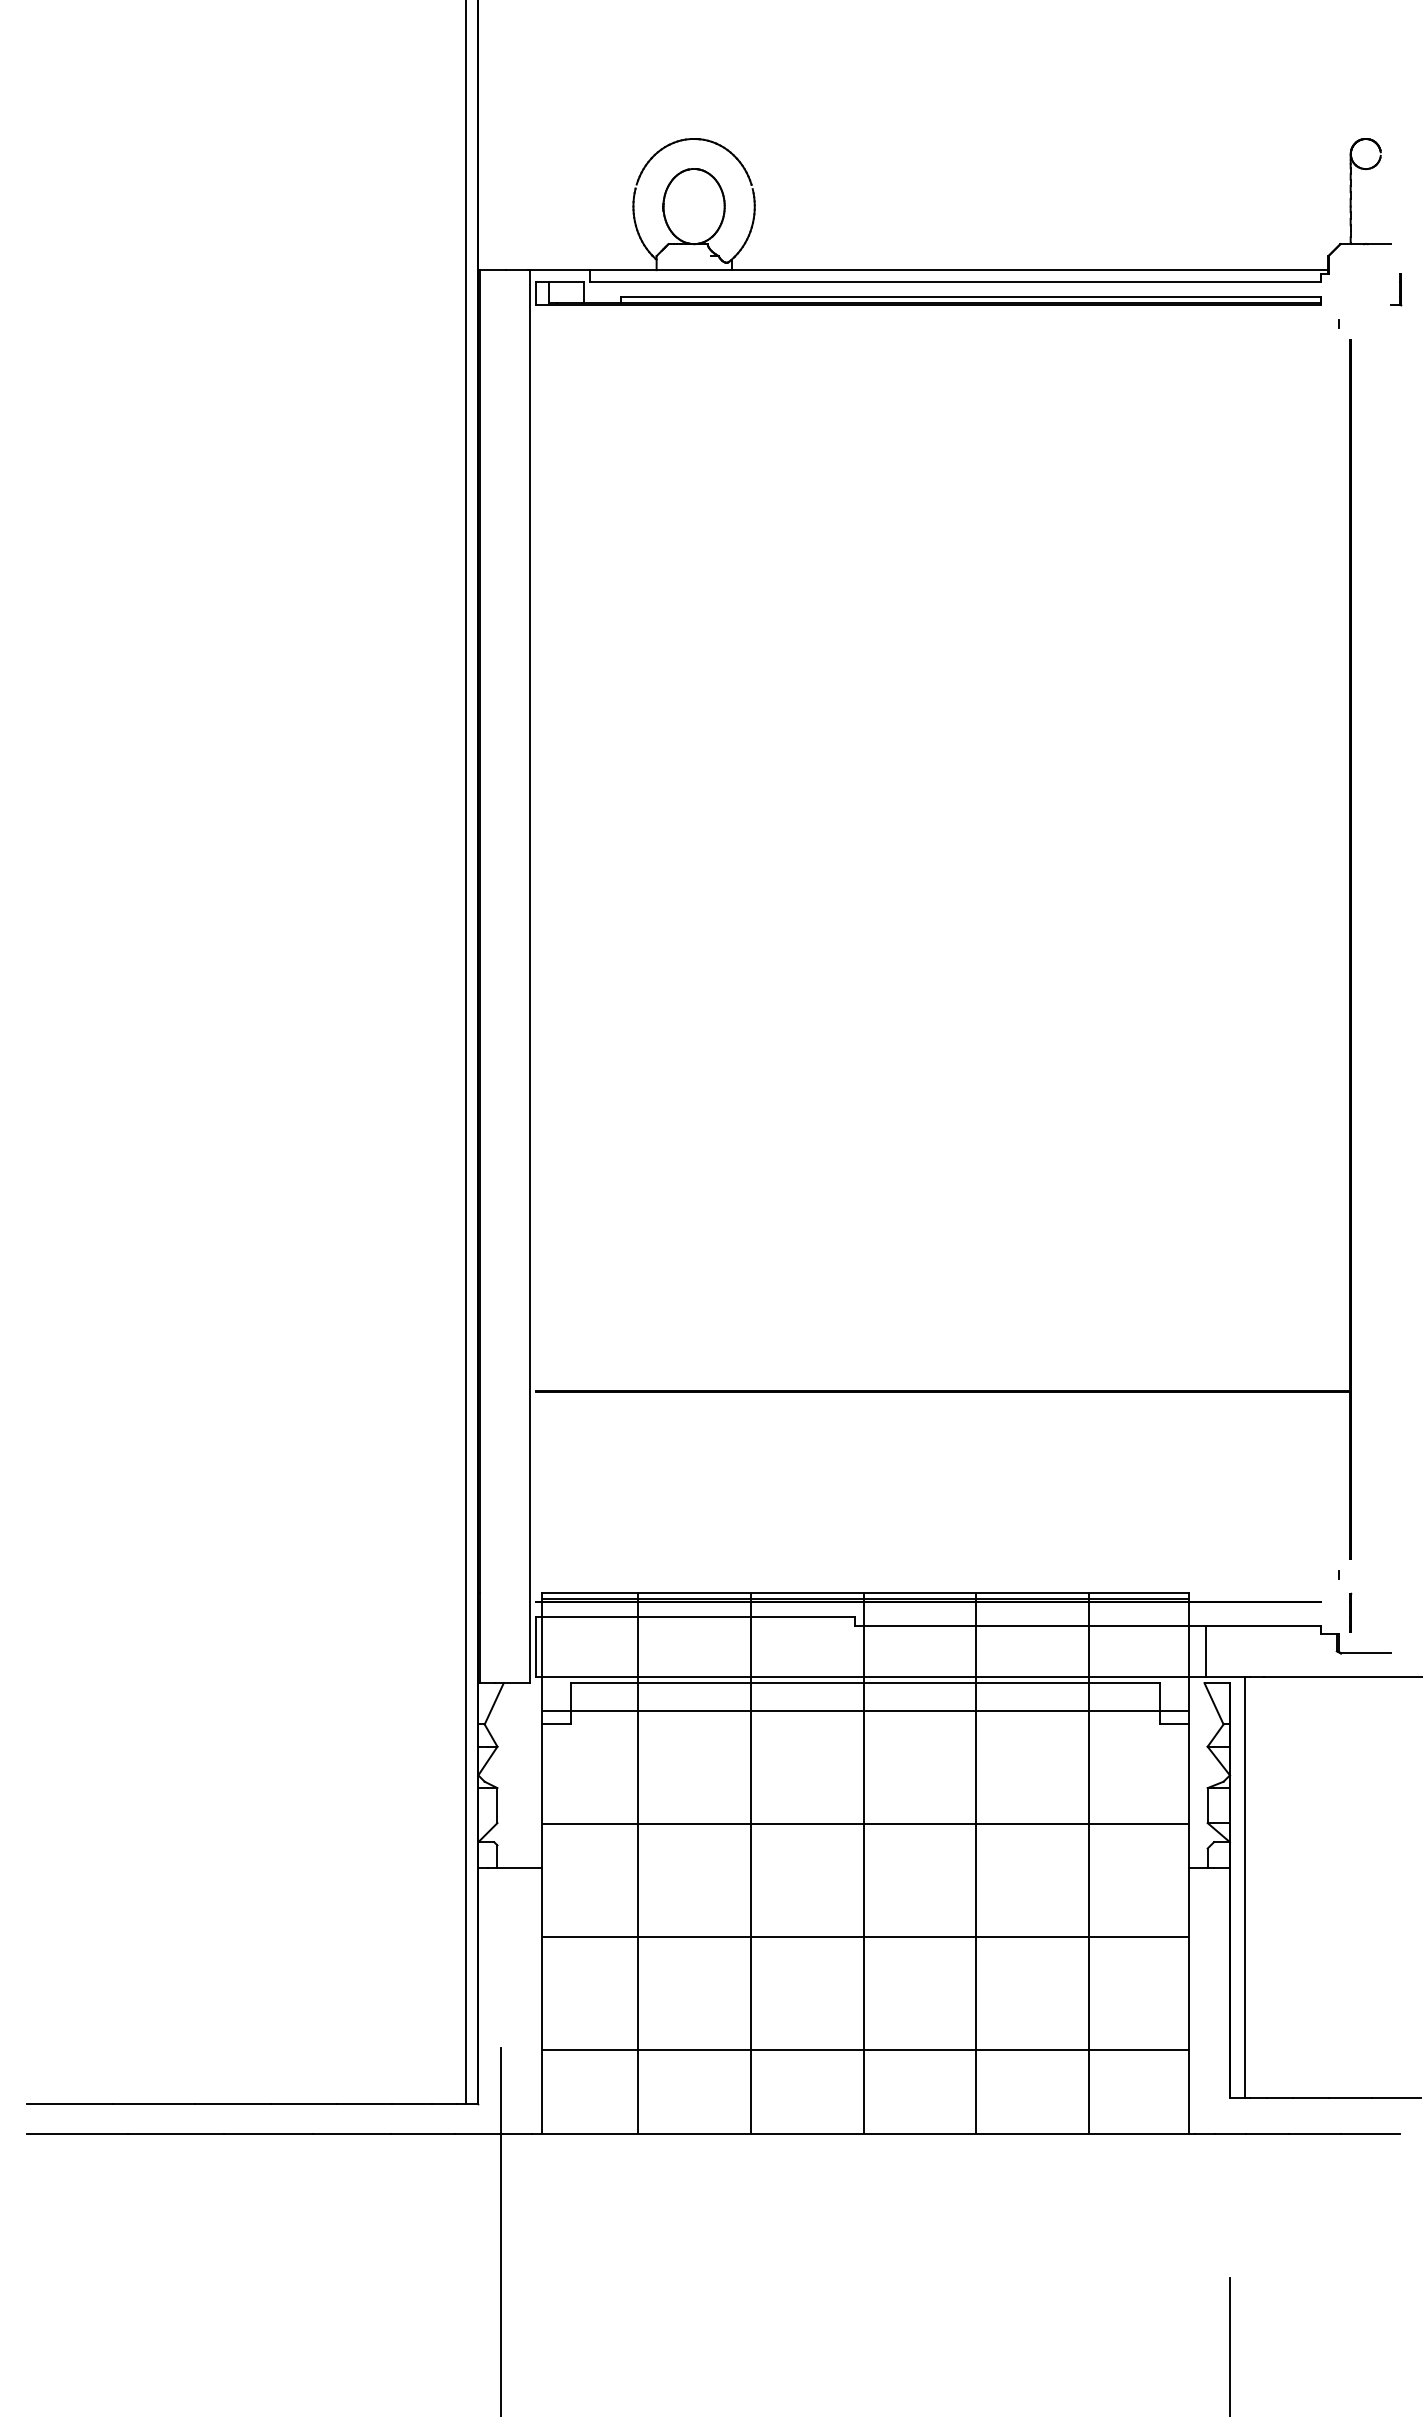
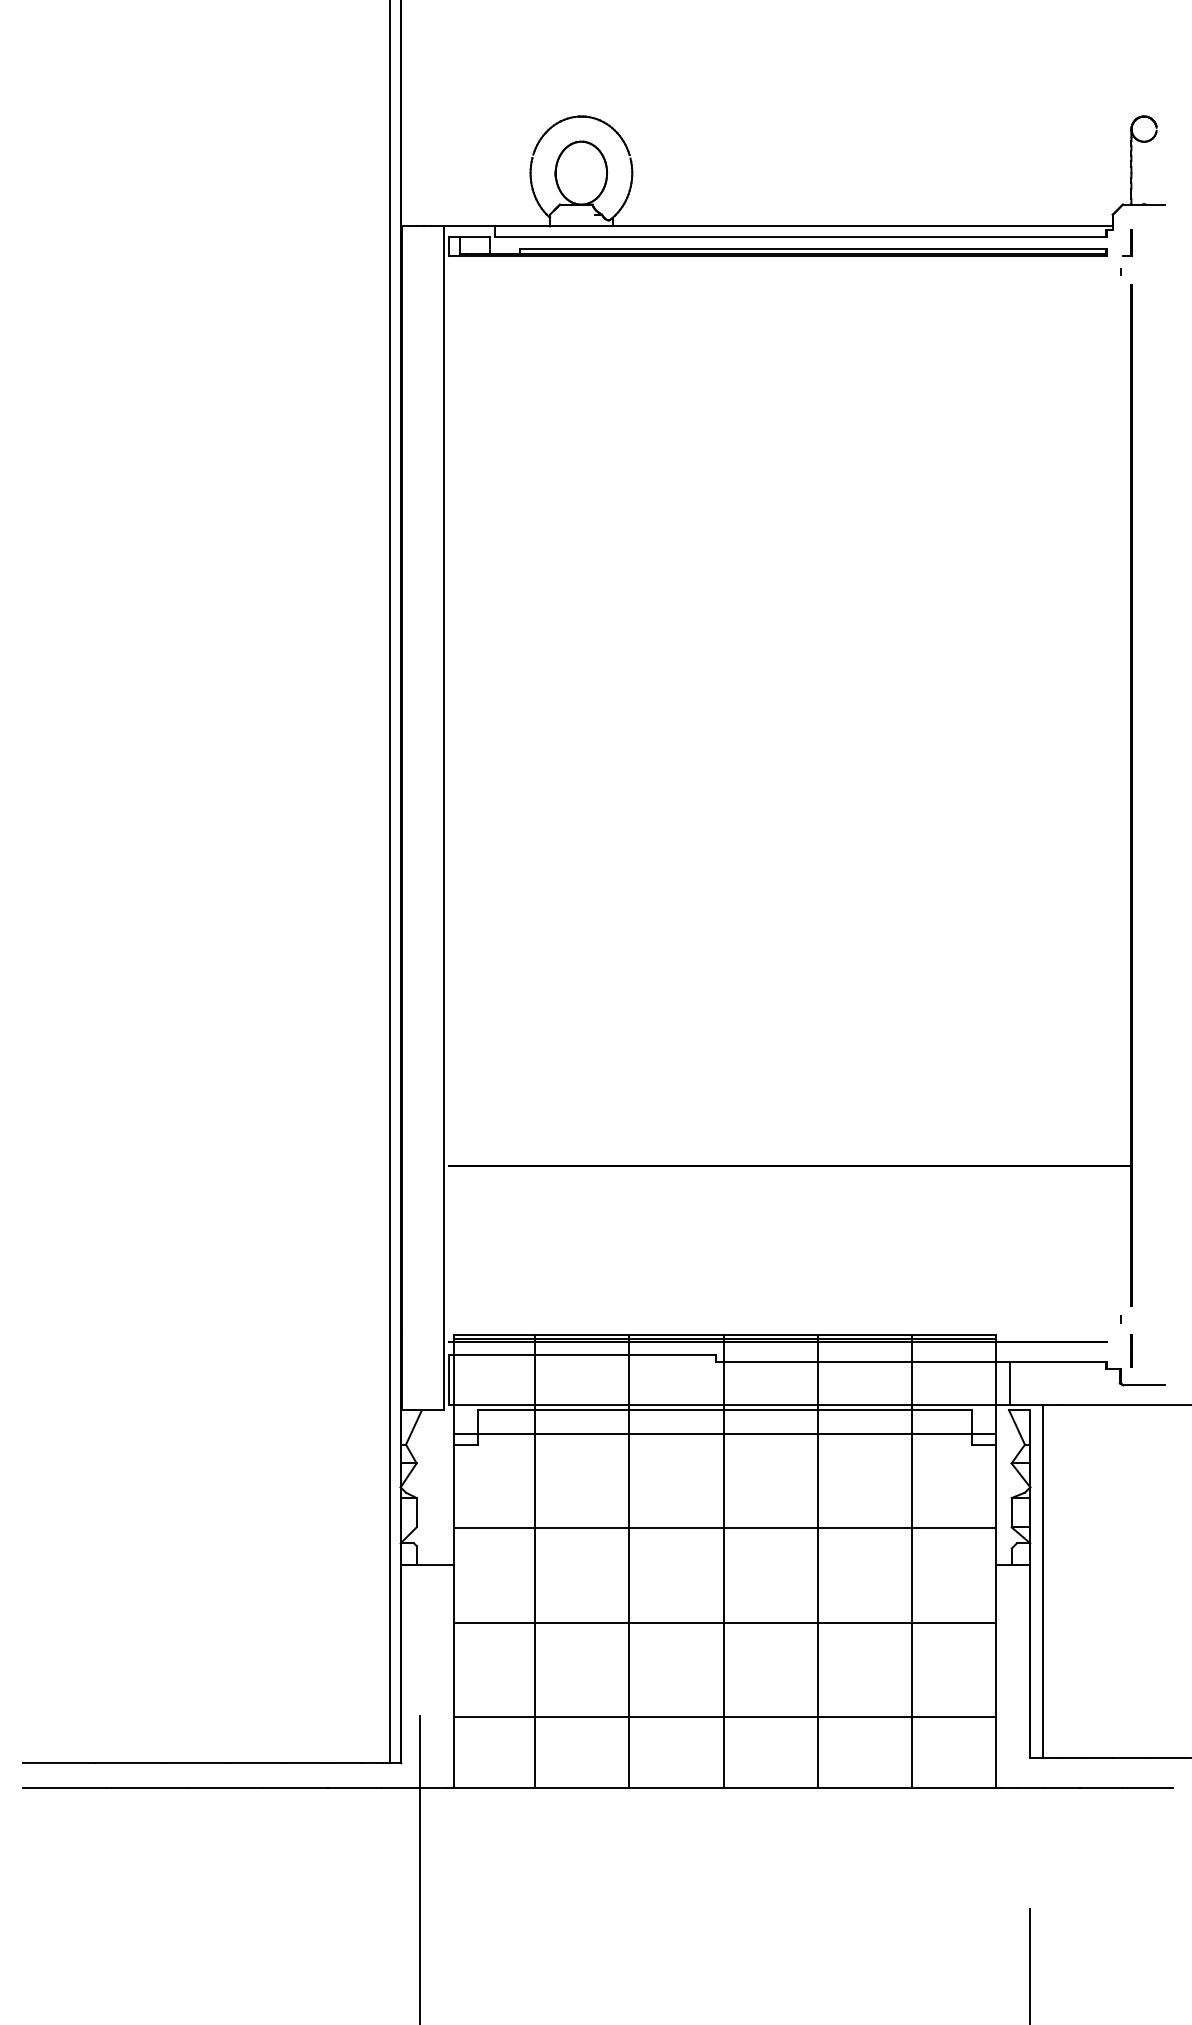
part: (1396, 289) -> (1127, 242), moved

